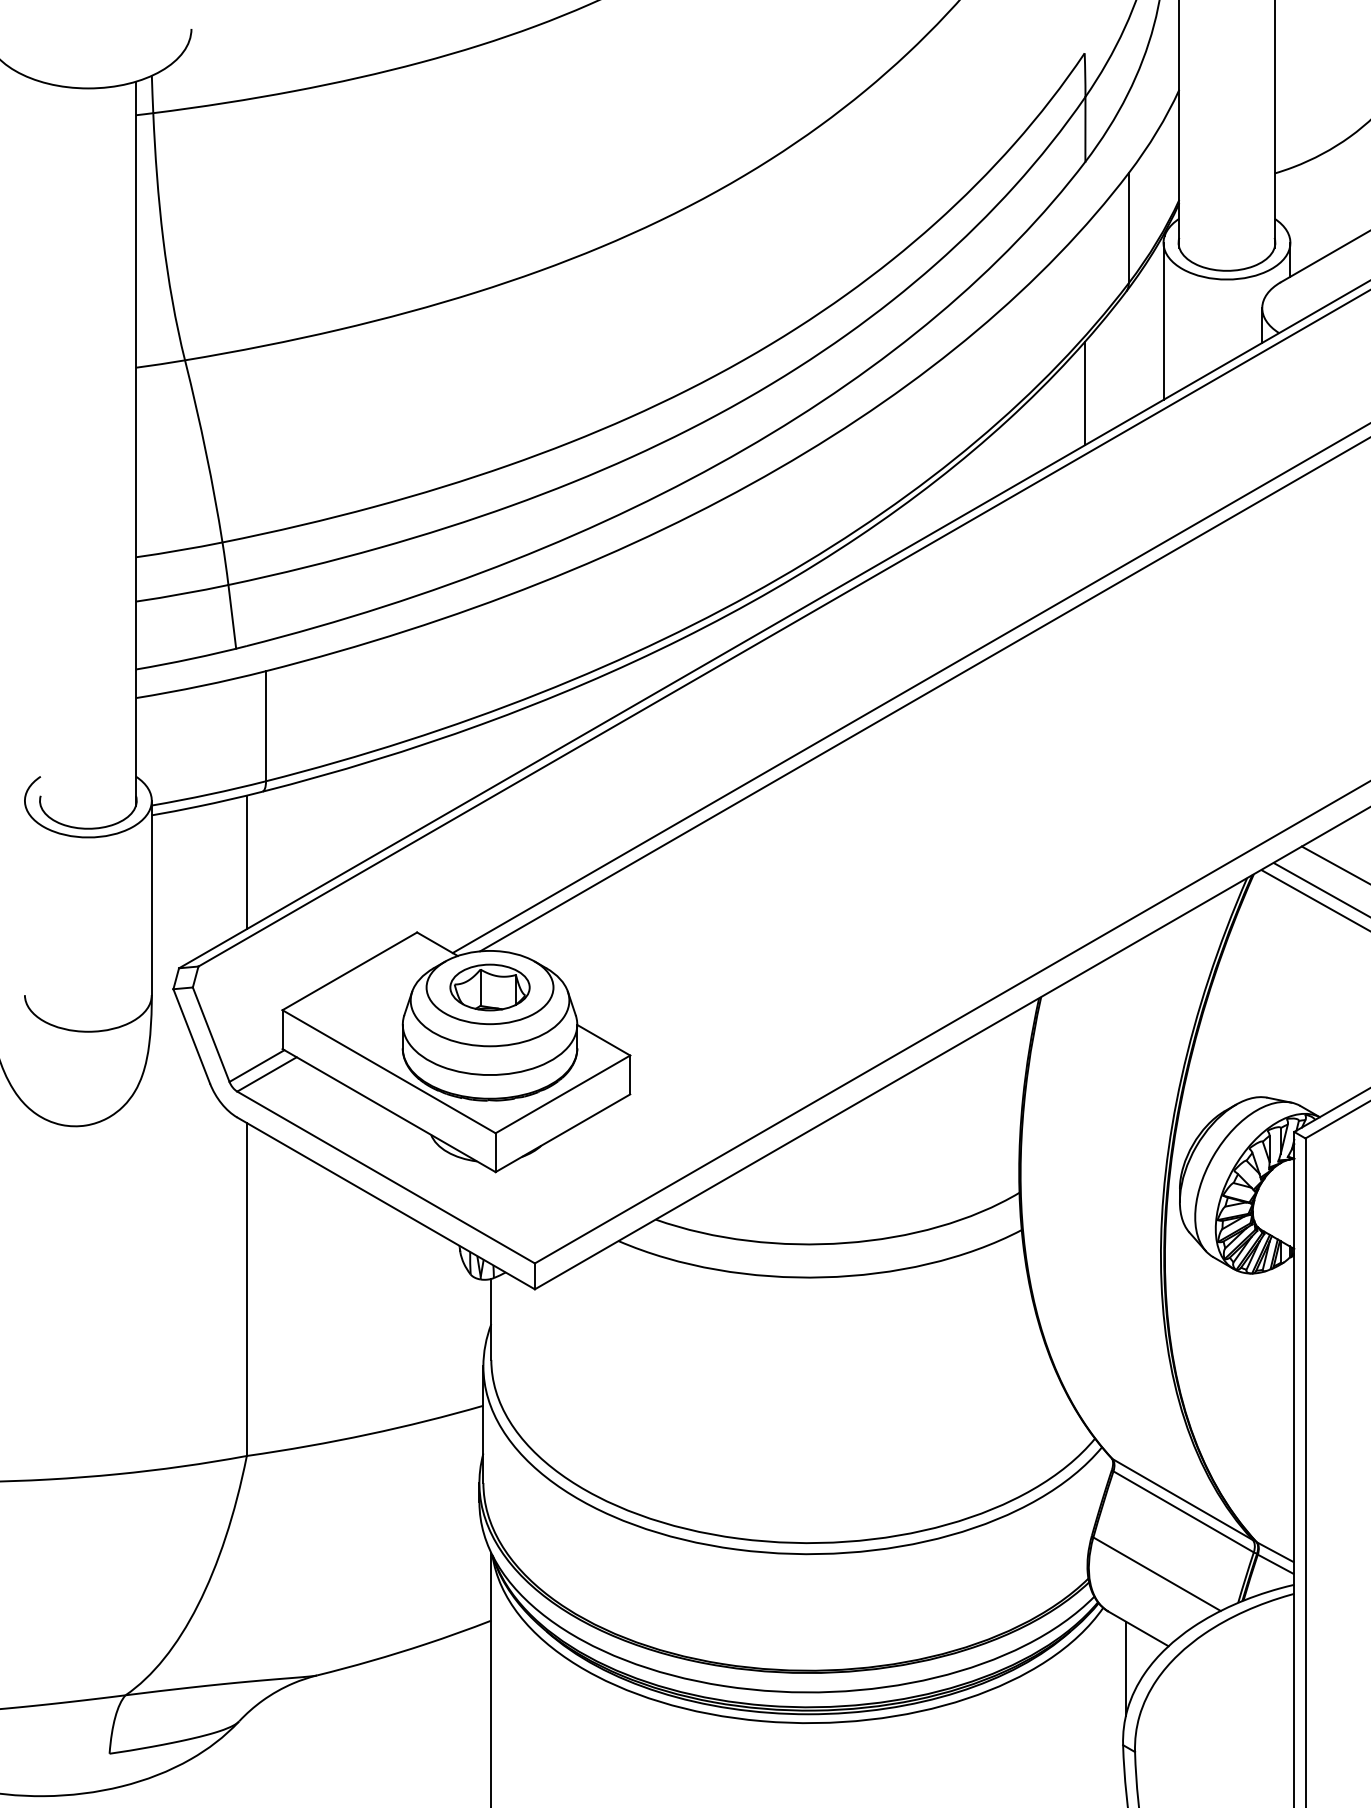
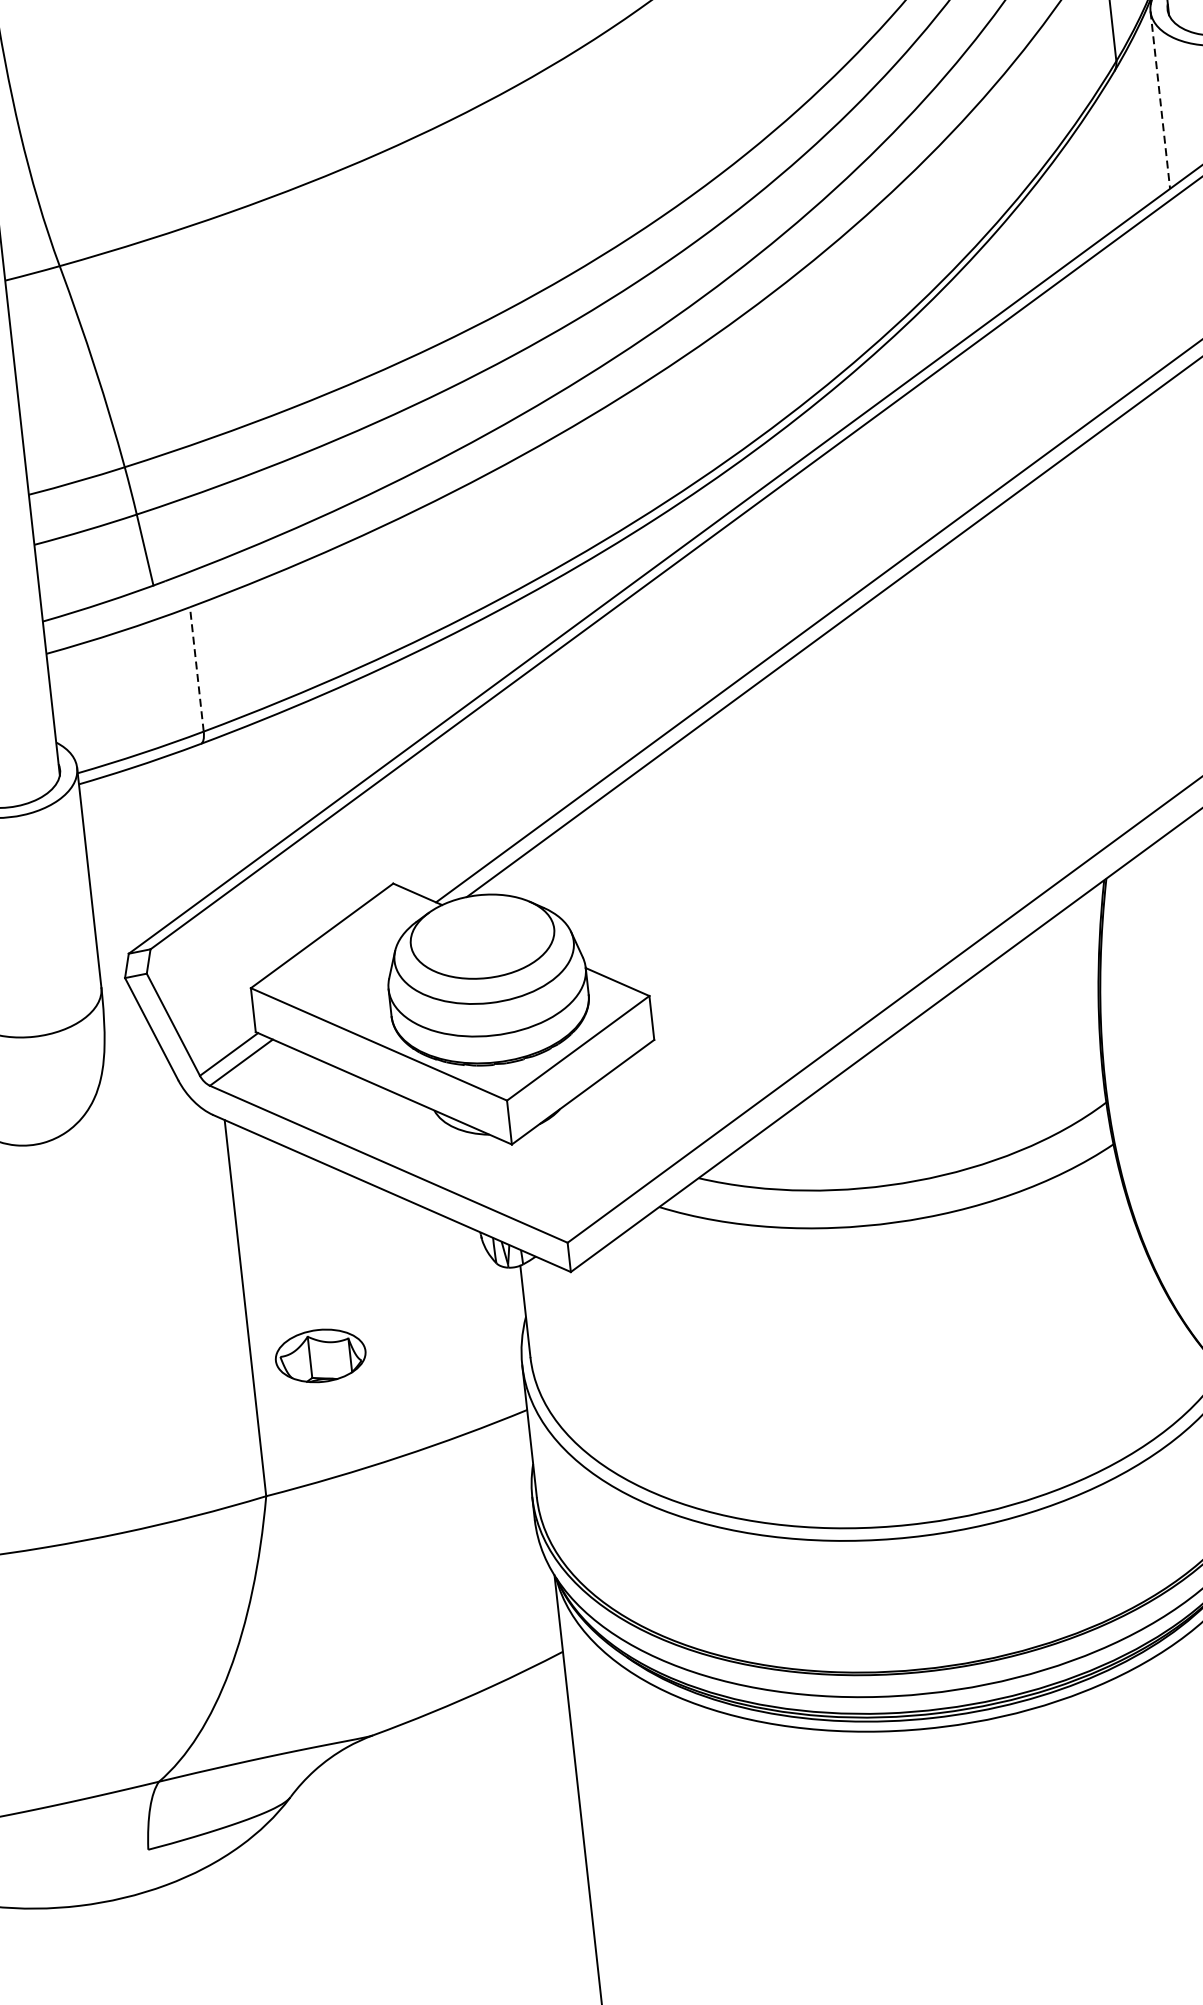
line: (1163, 321) -> (1160, 100), solid -> dashed
line: (1085, 393) -> (1081, 191), removed
line: (266, 725) -> (197, 668), solid -> dashed
line: (246, 862) -> (191, 825), removed
part: (489, 987) -> (320, 1355), moved

